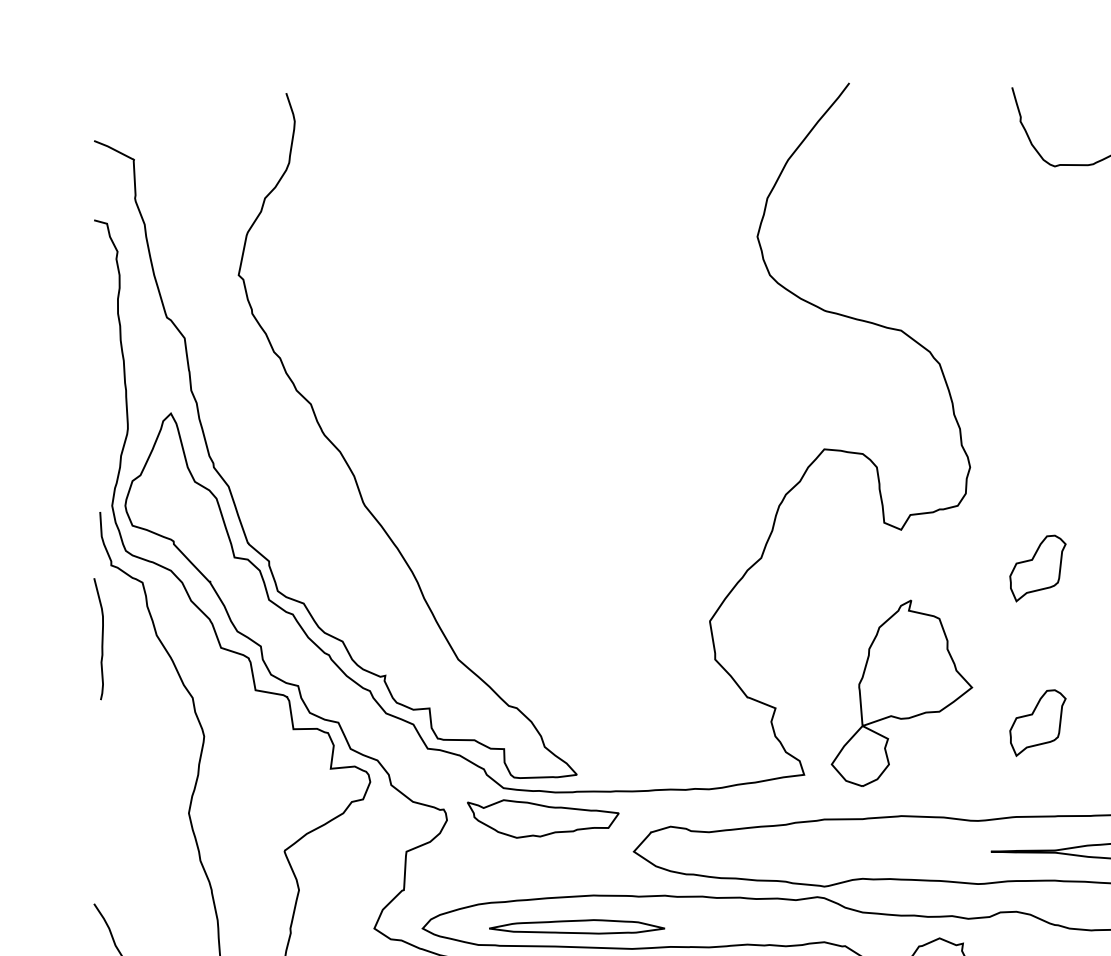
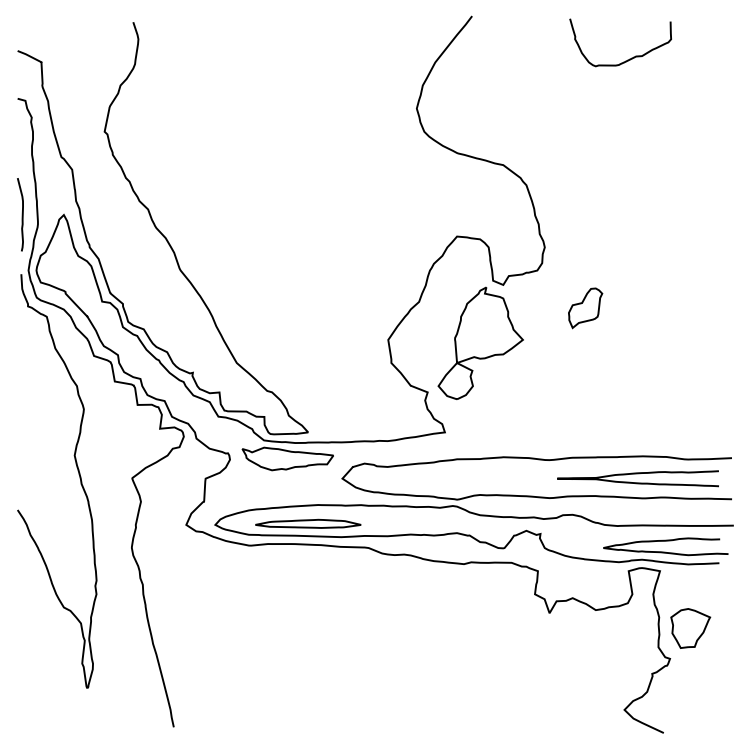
curve: (100, 638) -> (21, 214), moved
part: (901, 691) -> (480, 342), moved
part: (1037, 723) -> (585, 401), removed

